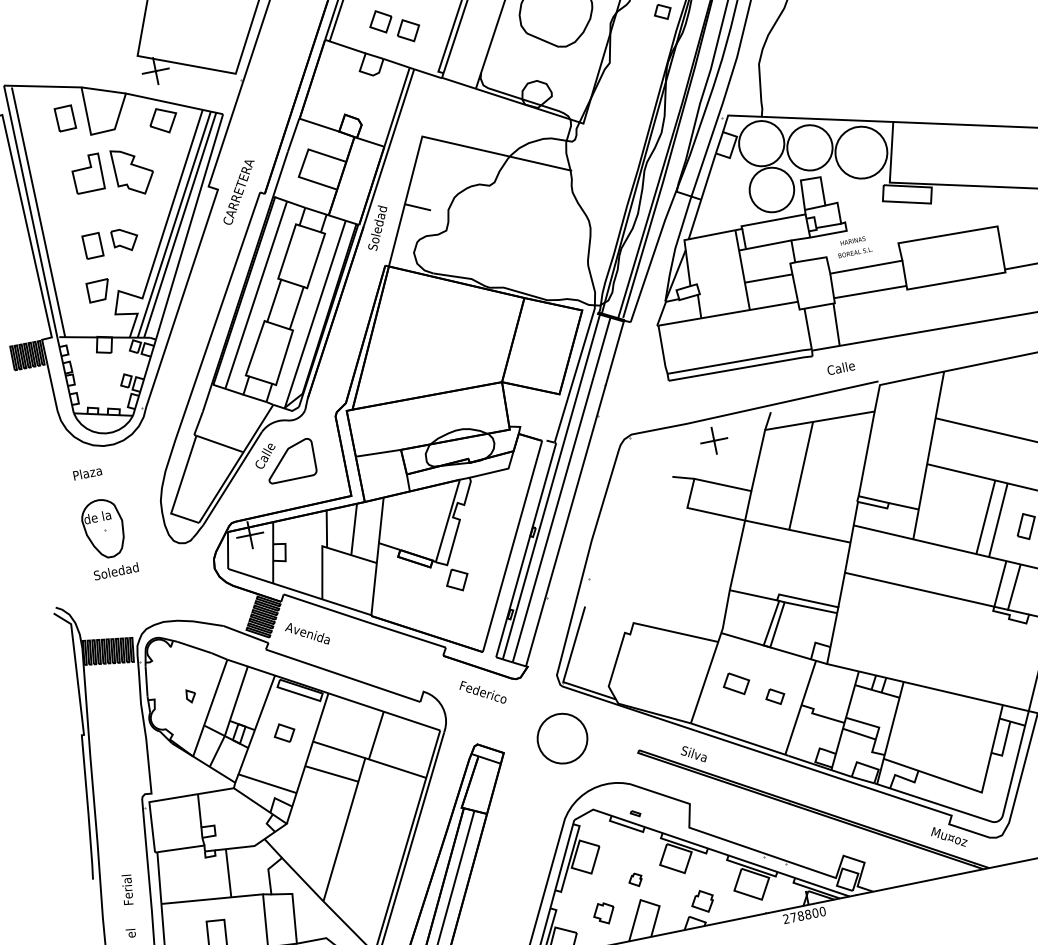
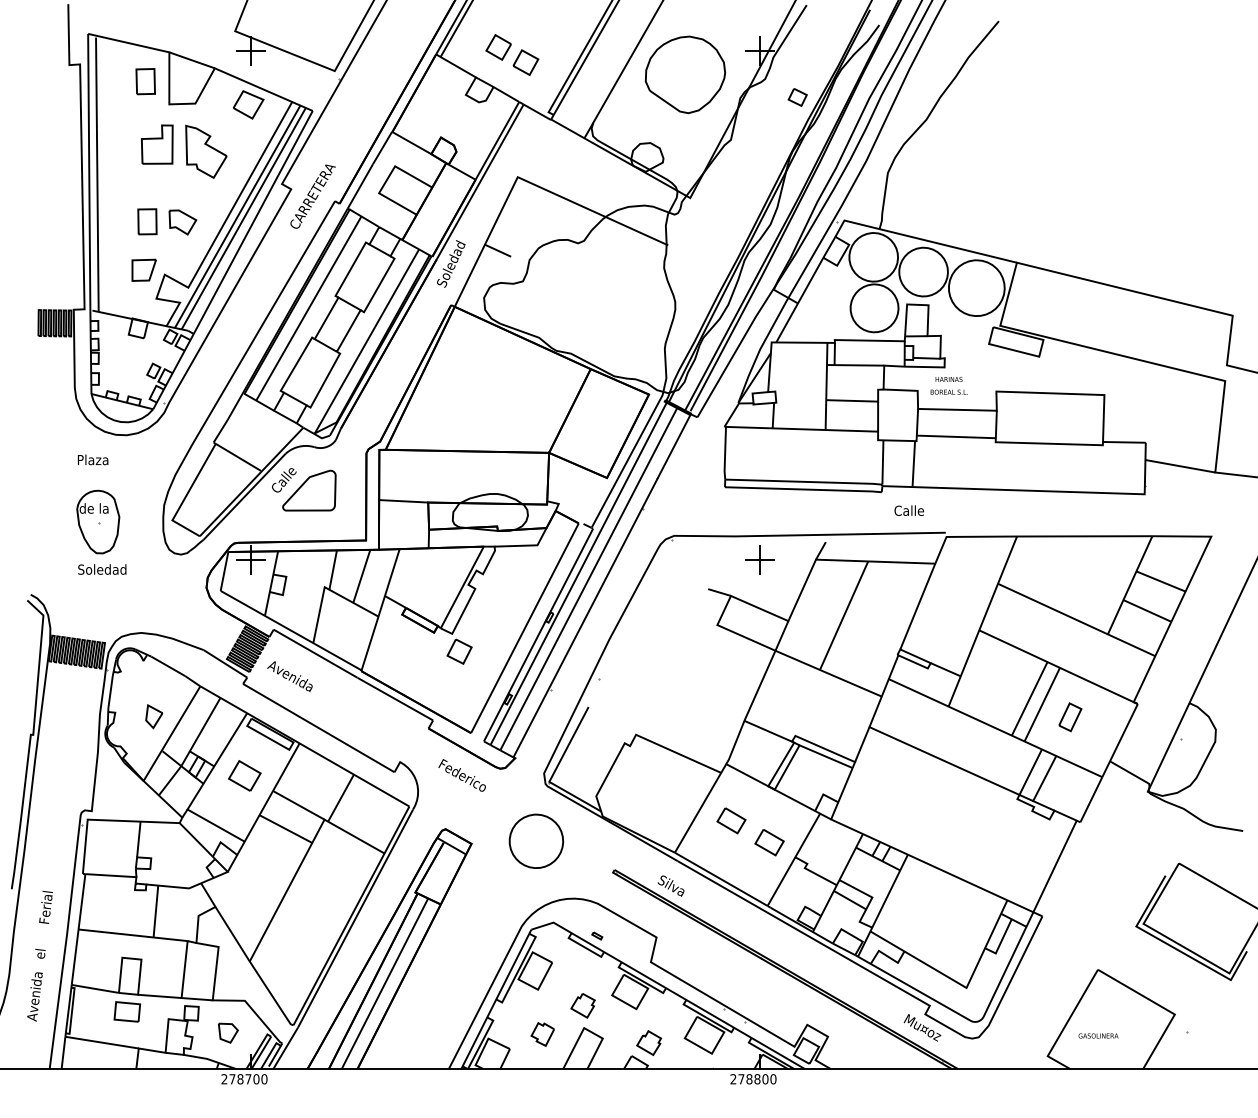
part: (191, 695) -> (154, 716), size x1.67
part: (775, 696) -> (769, 842), size x1.43
part: (284, 732) -> (244, 775), size x1.43
part: (634, 879) -> (582, 1005), size x1.67

